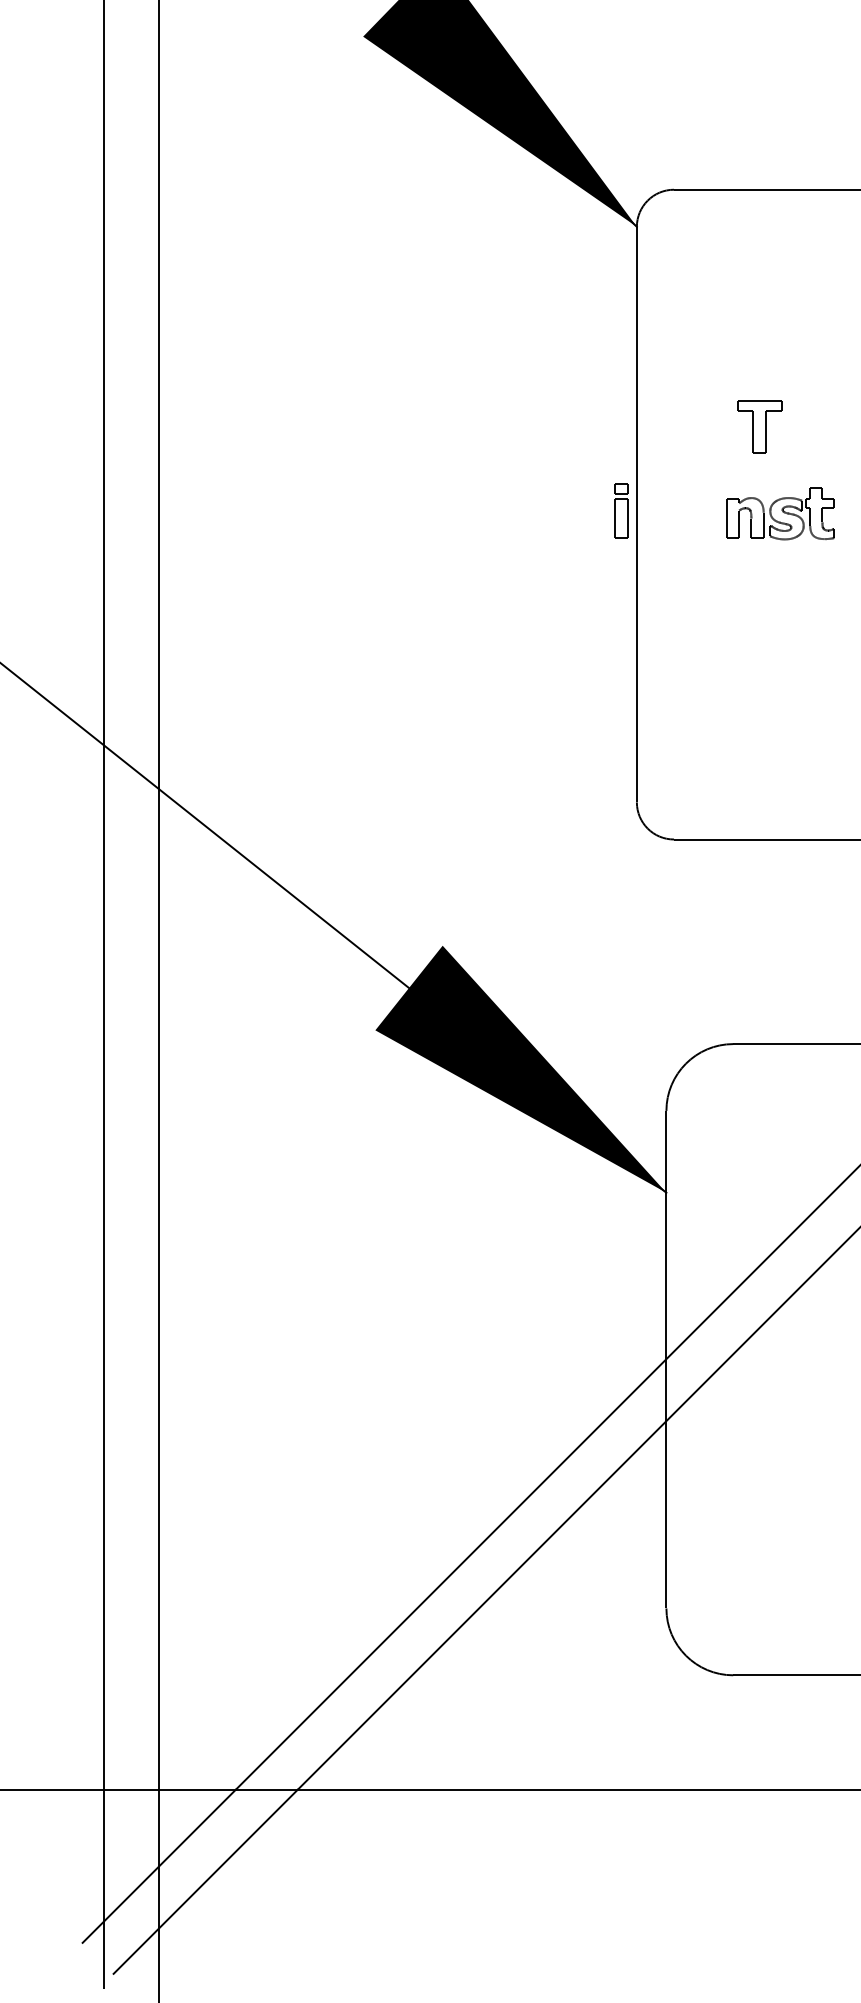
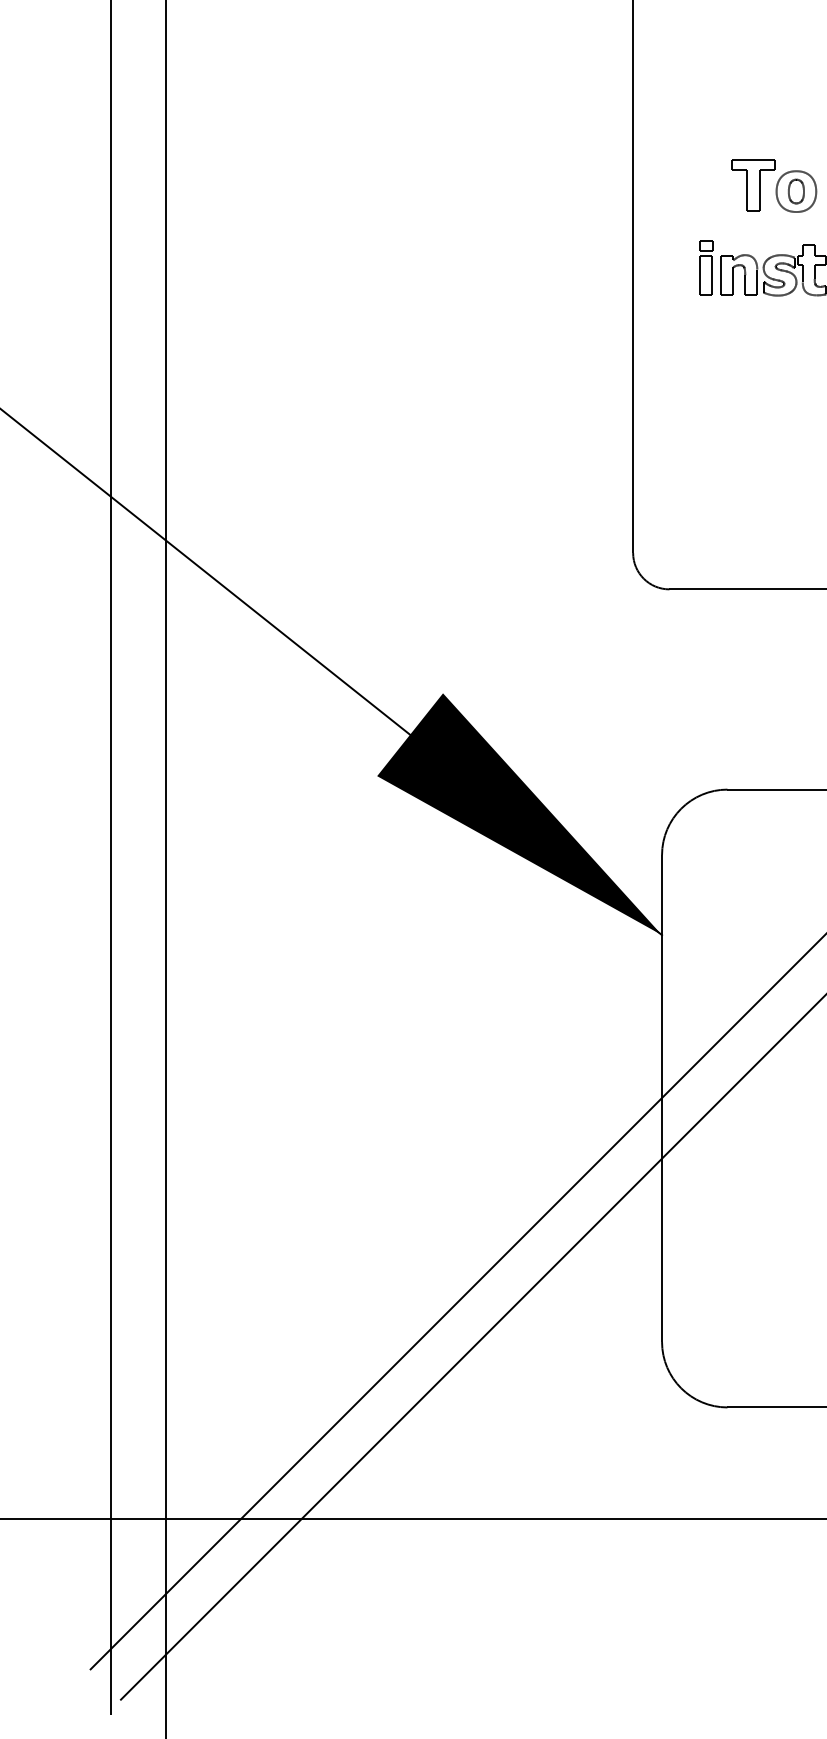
part: (803, 432) -> (796, 190), added
part: (621, 510) -> (706, 267), moved

